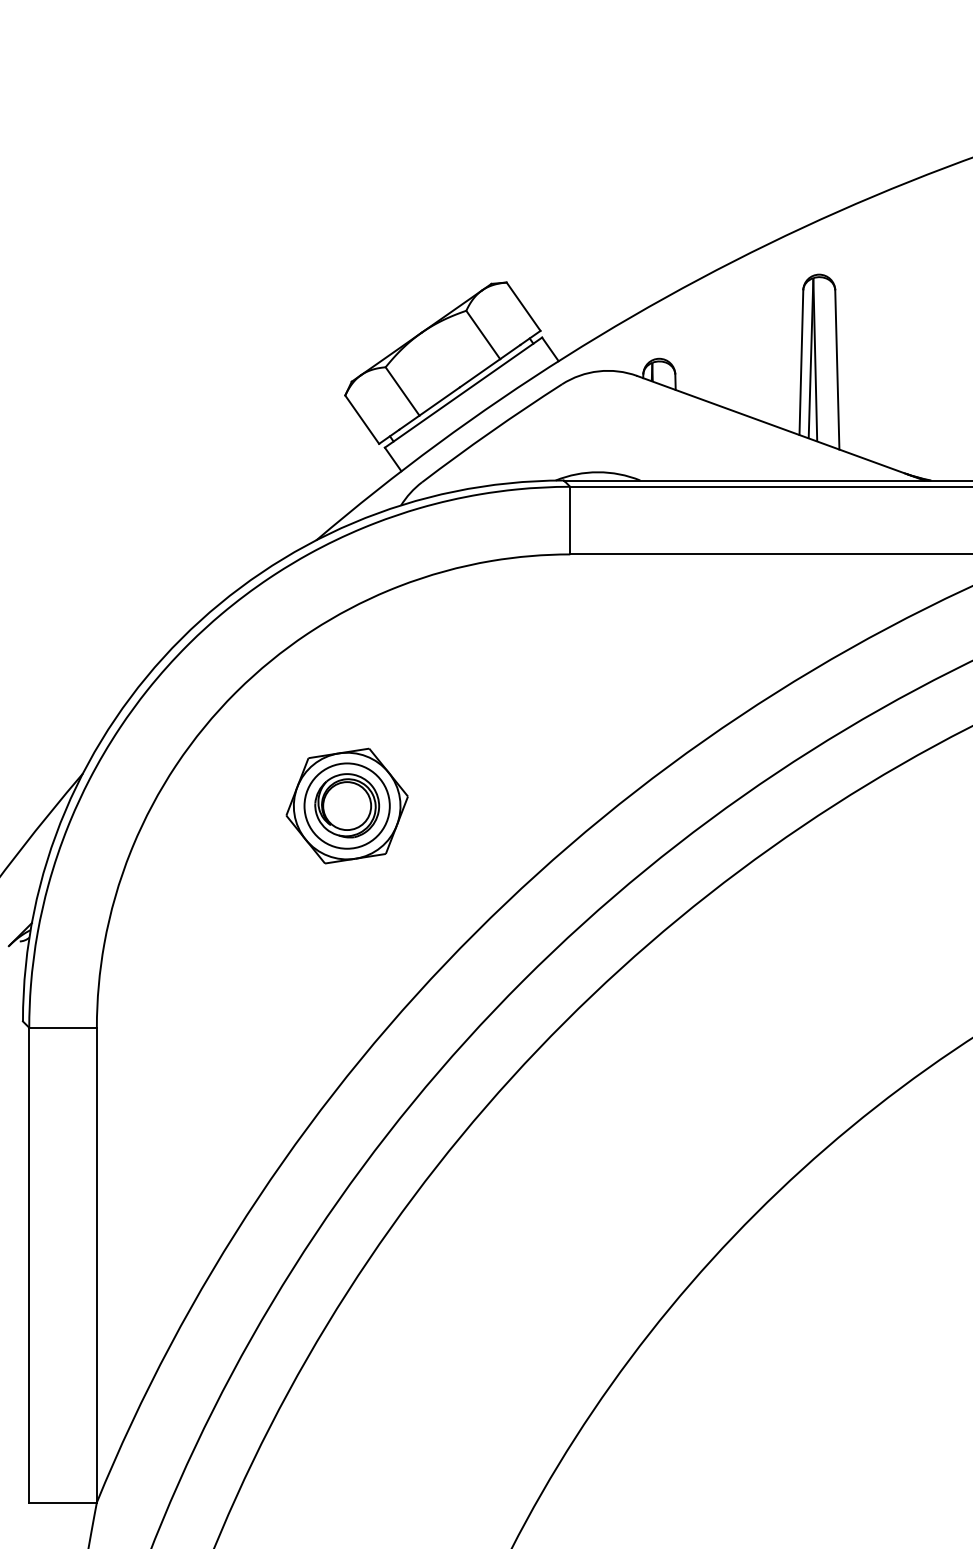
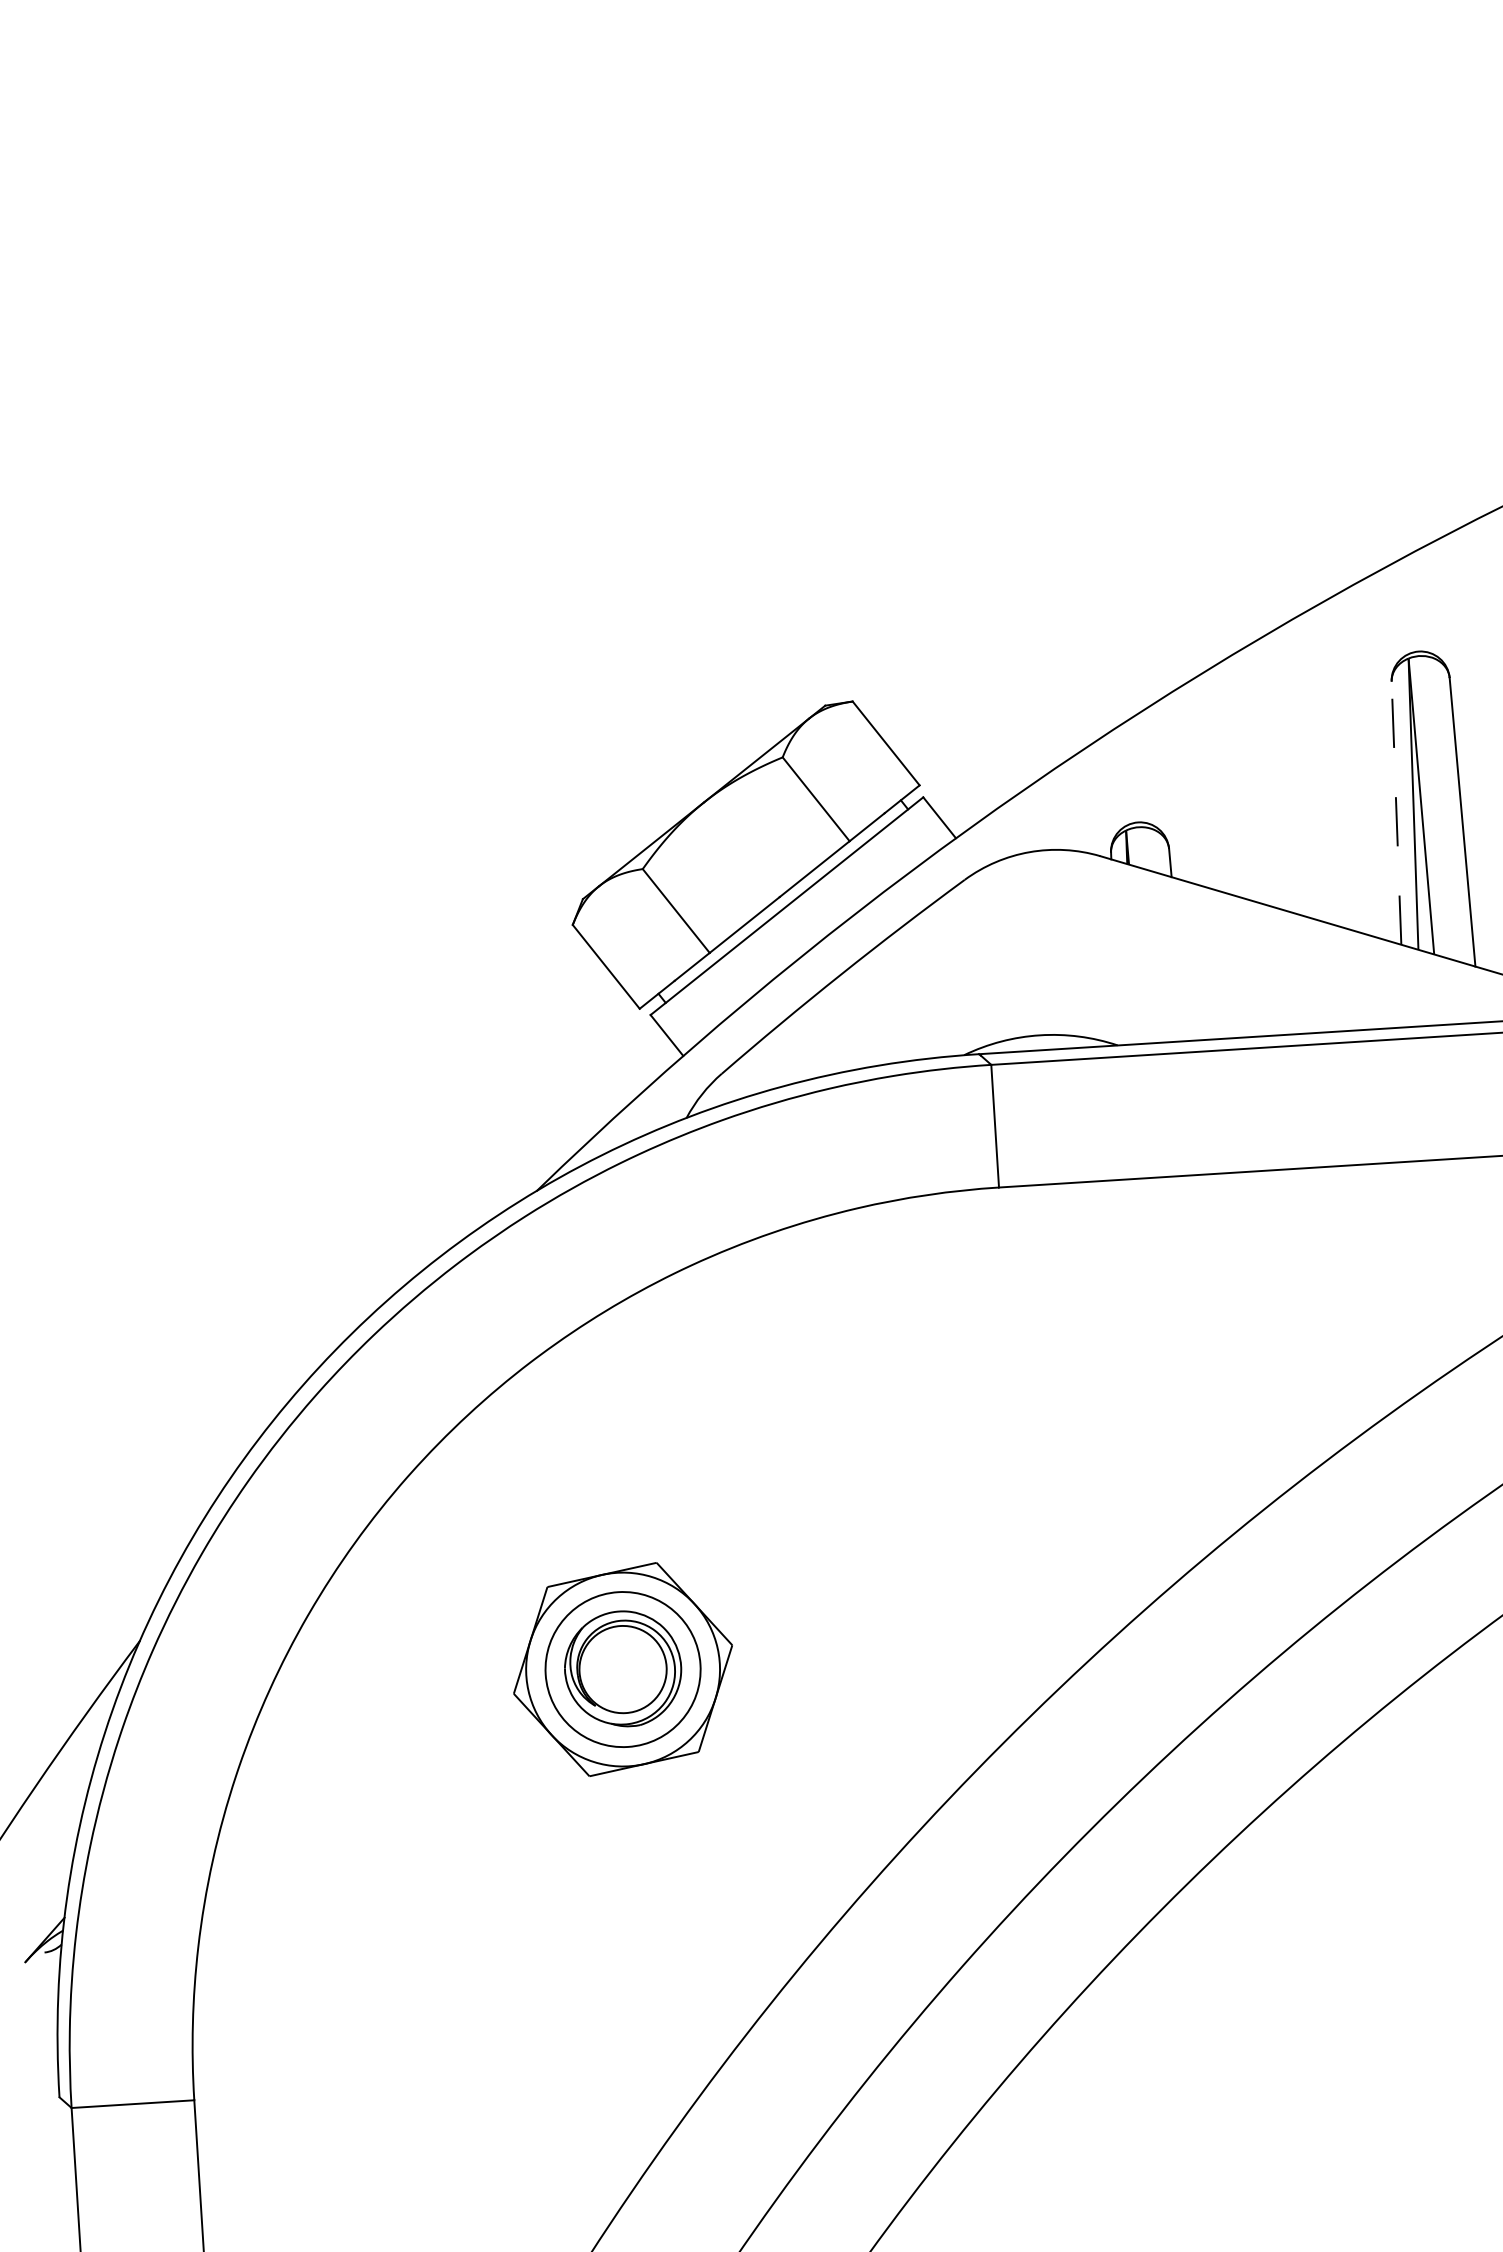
line: (801, 362) -> (1396, 812), solid -> dashed

